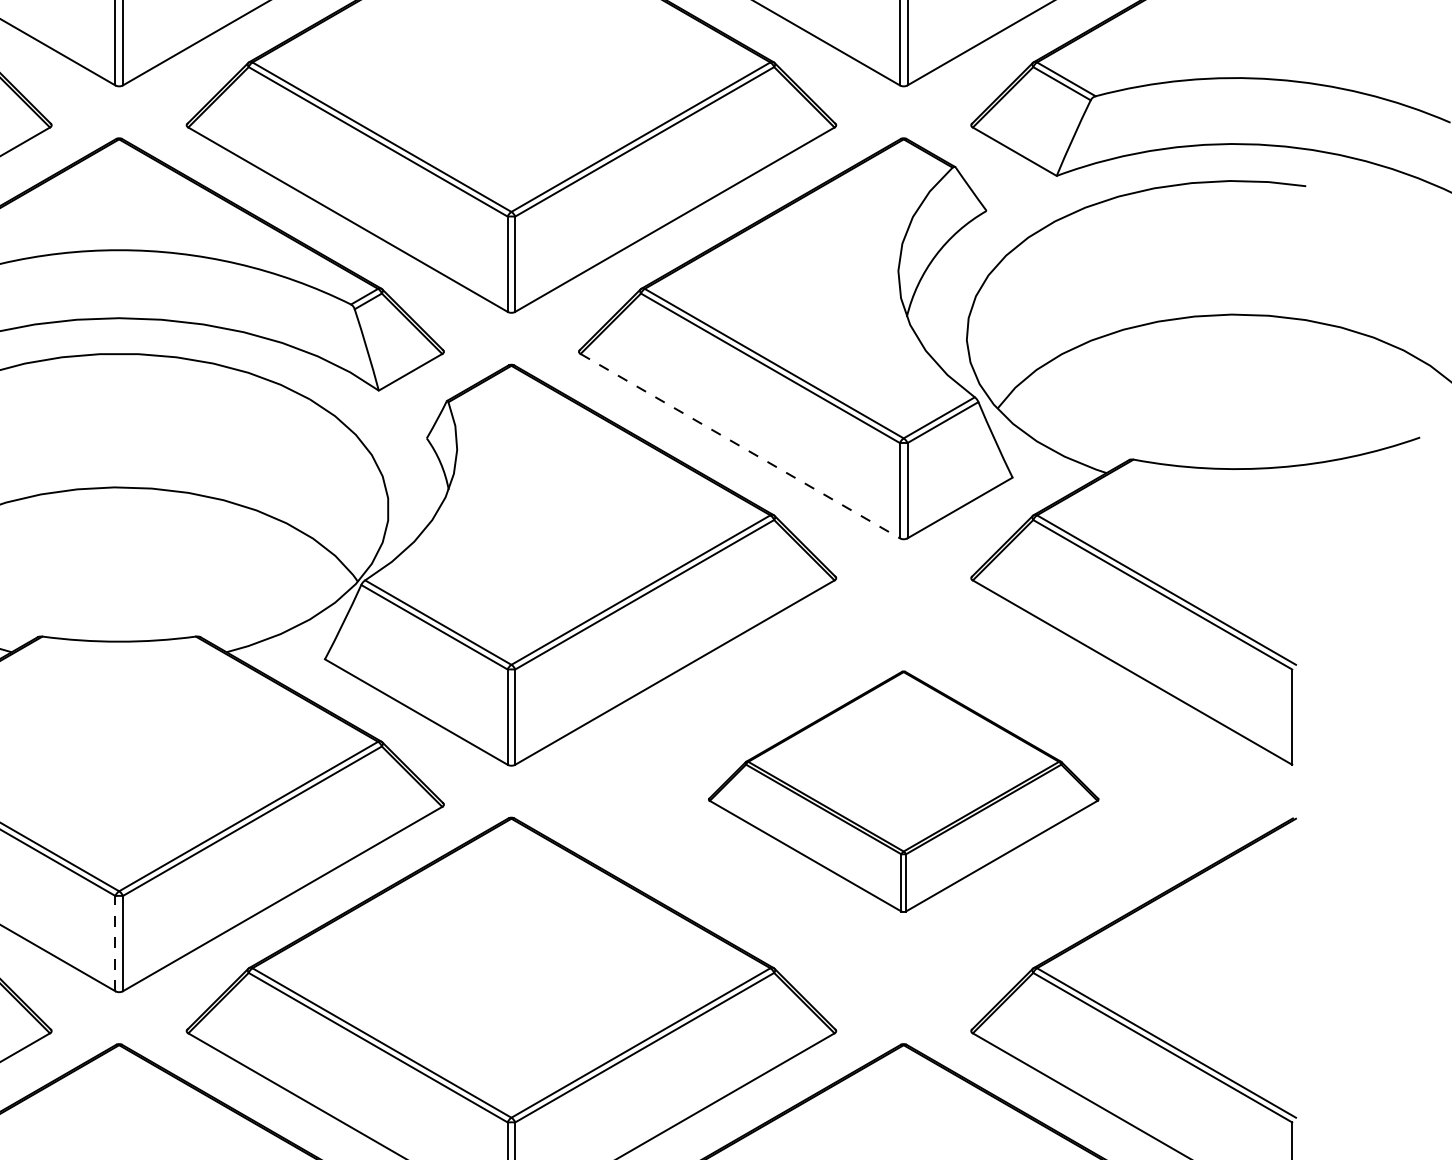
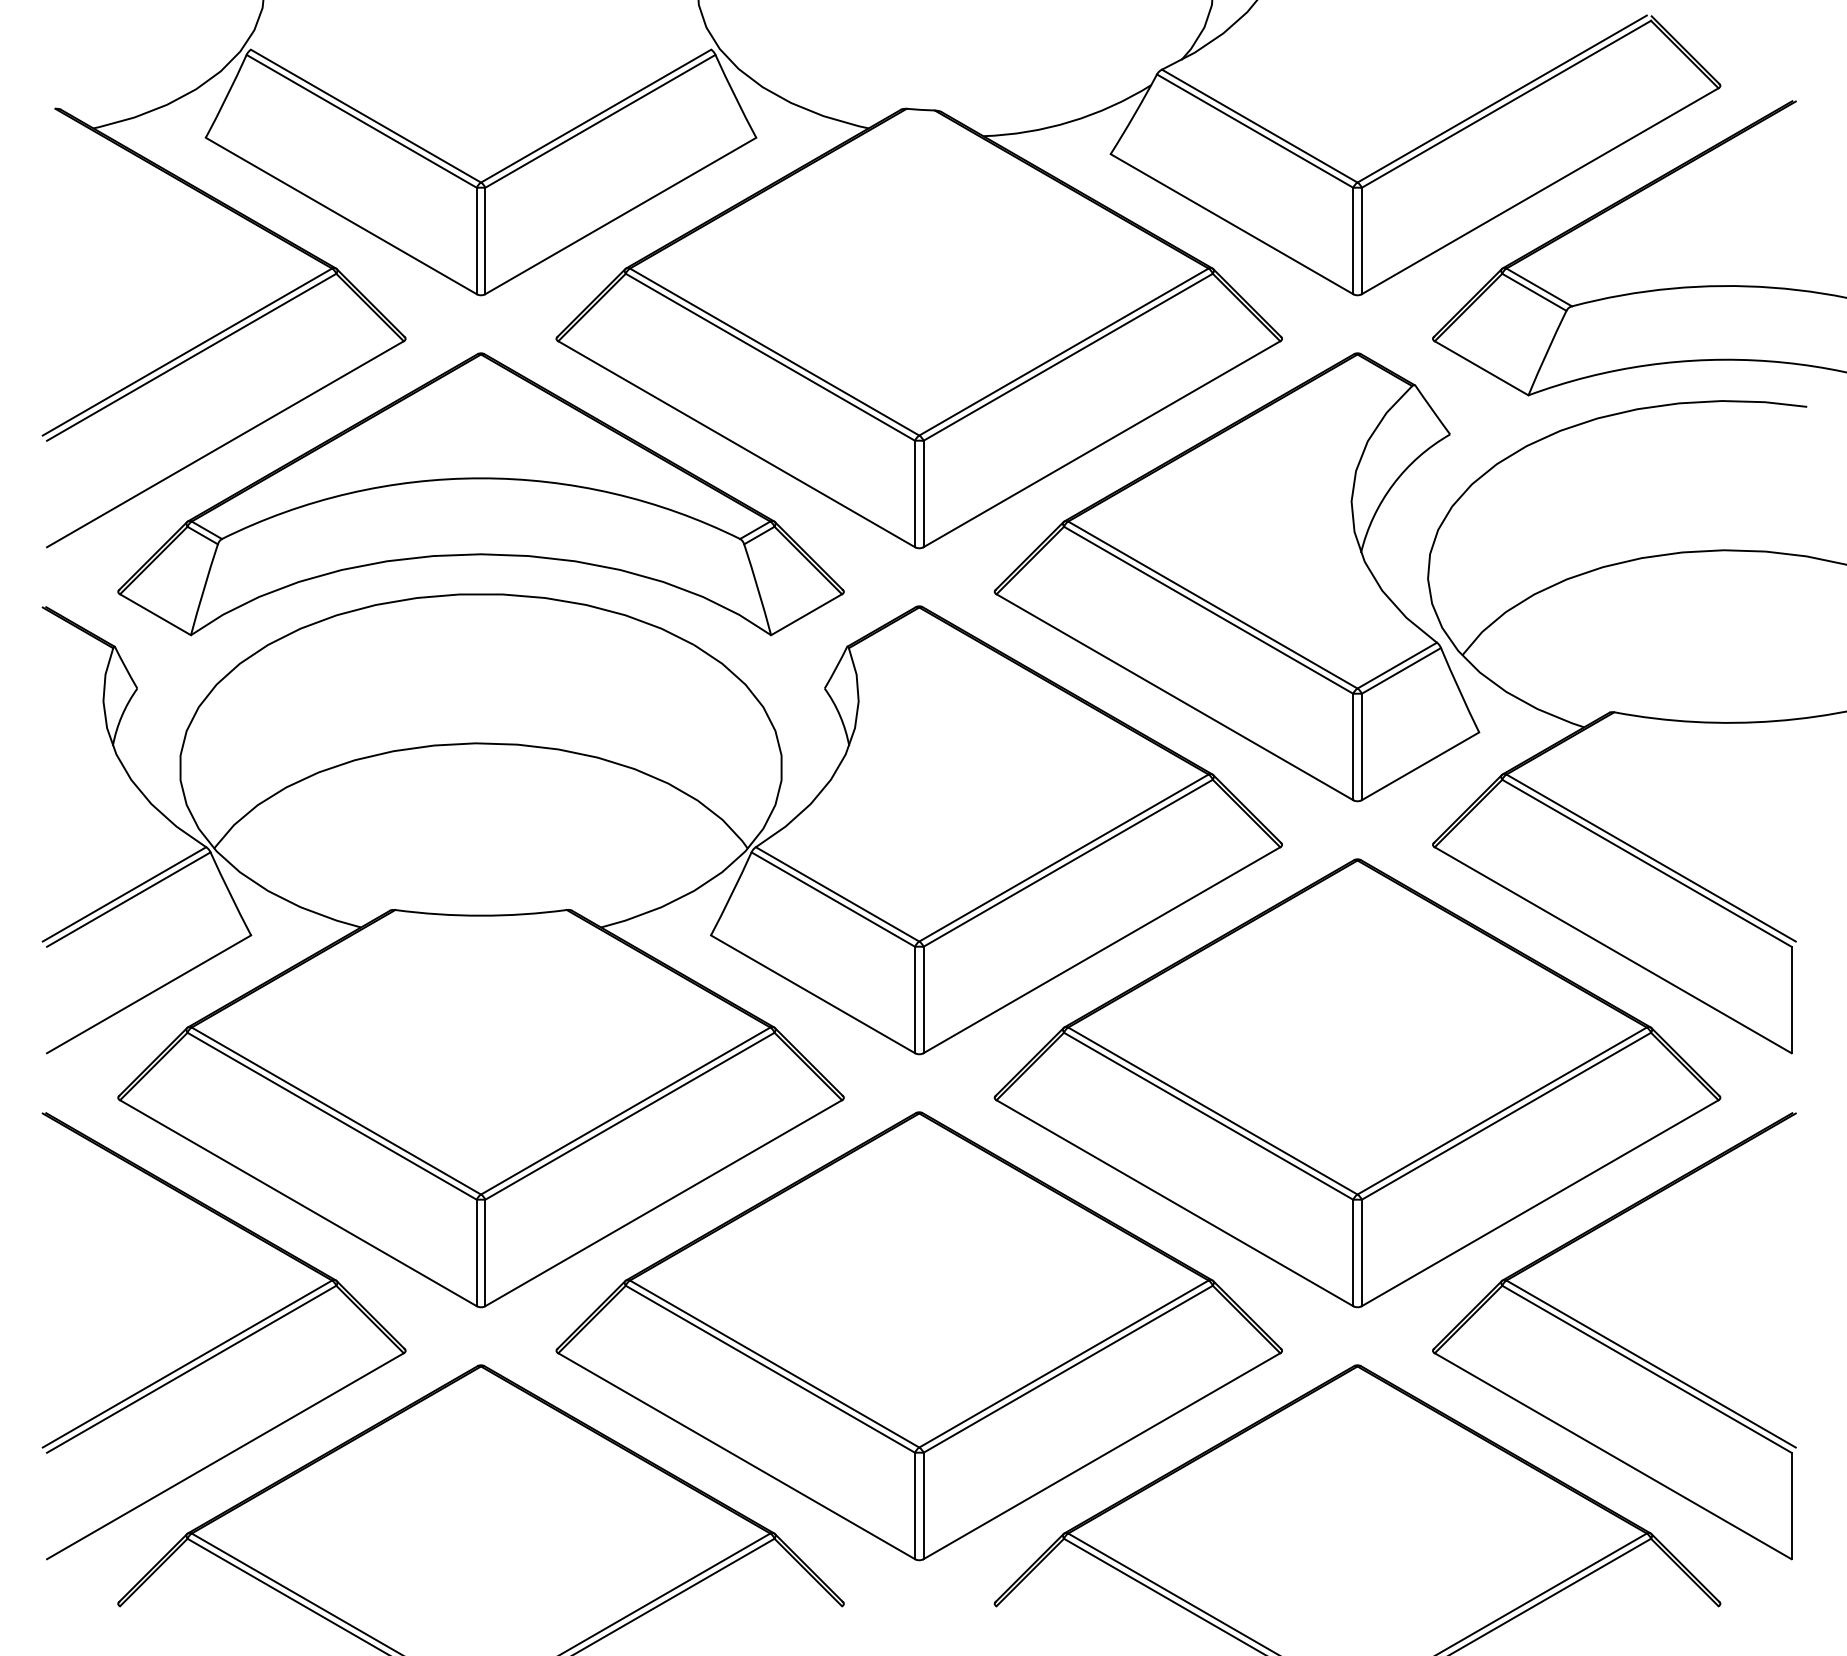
line: (739, 446) -> (1174, 697), dashed -> solid
part: (903, 791) -> (1357, 1083), size x1.67
line: (115, 943) -> (476, 1252), dashed -> solid

